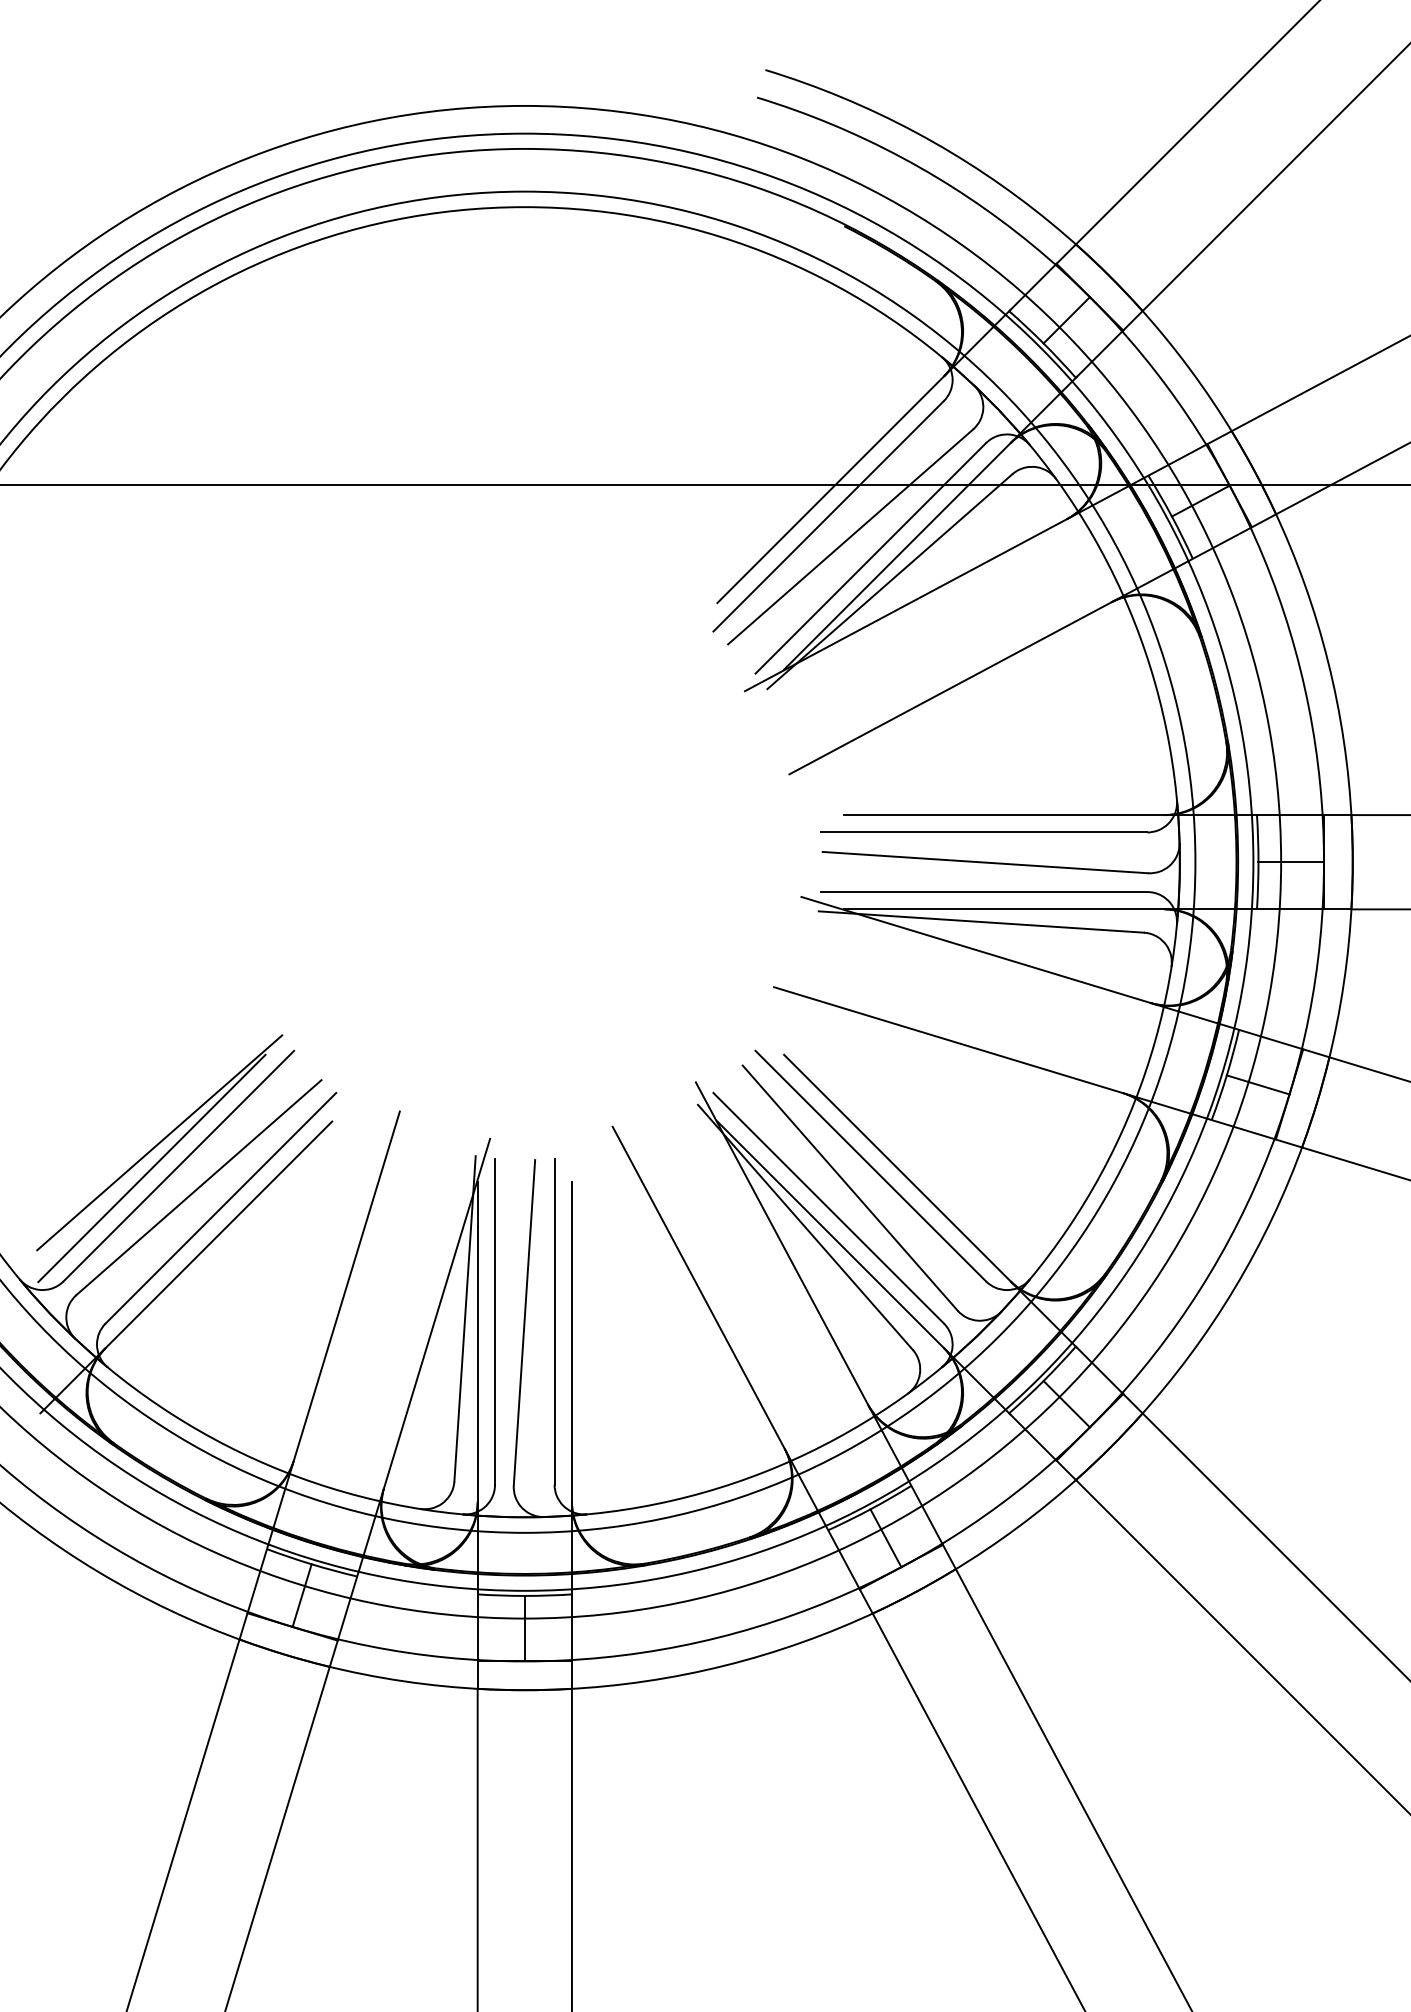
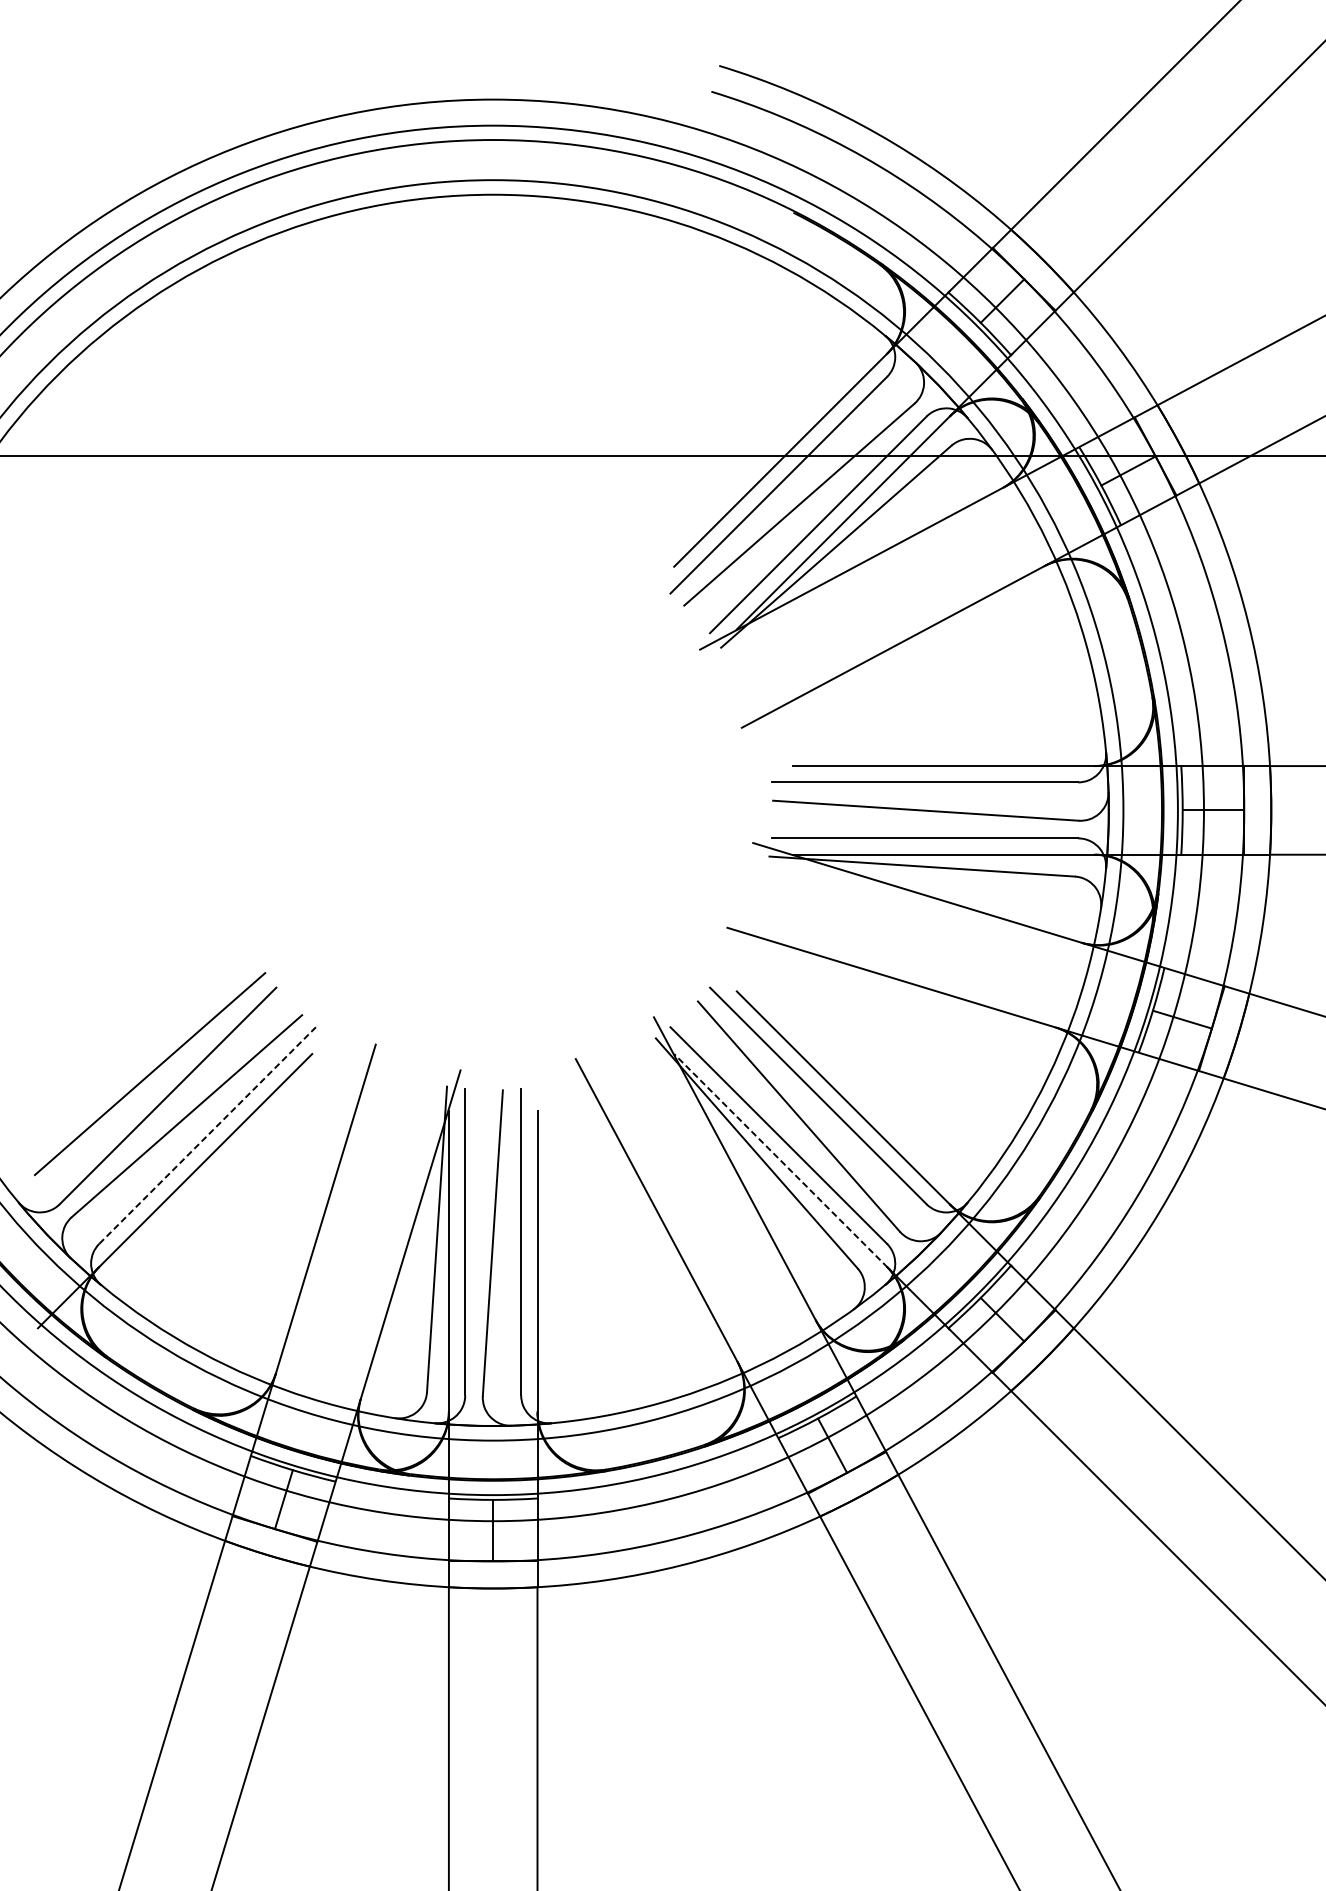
line: (151, 1168) -> (142, 1098), removed
line: (220, 1208) -> (207, 1135), solid -> dashed
line: (831, 1235) -> (781, 1161), solid -> dashed

